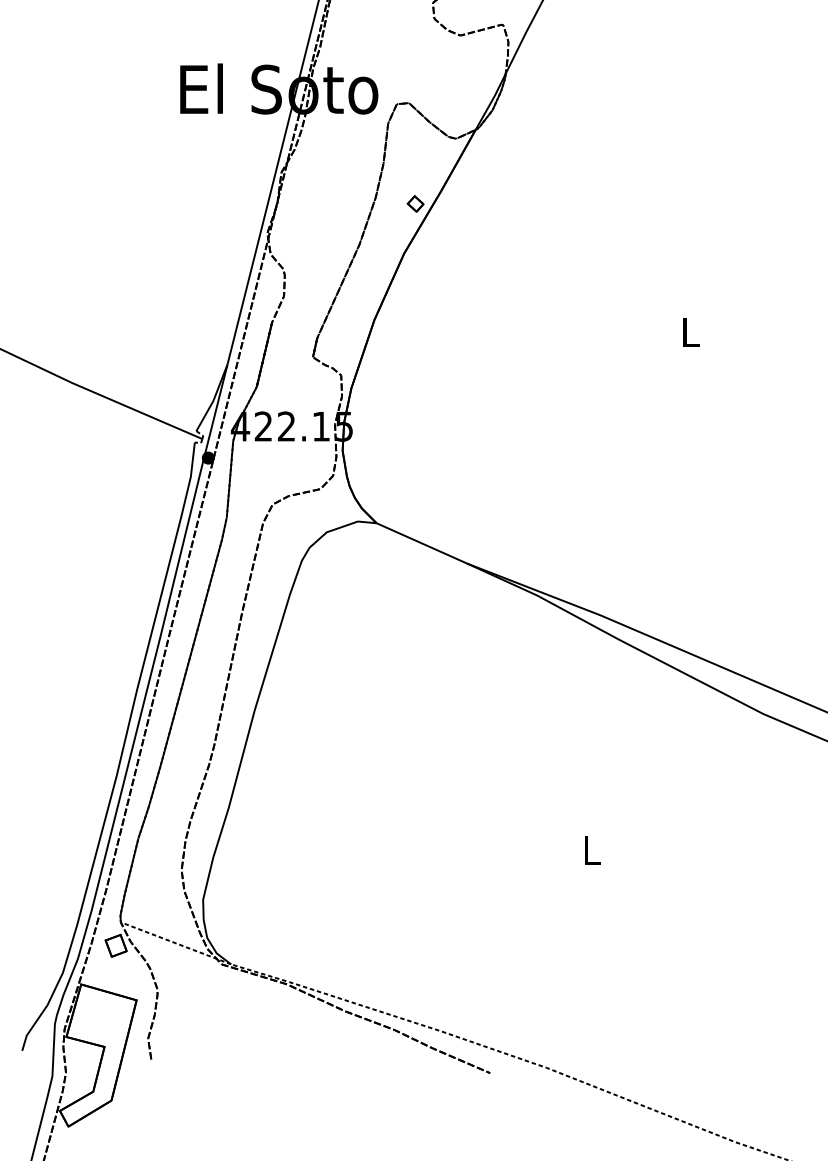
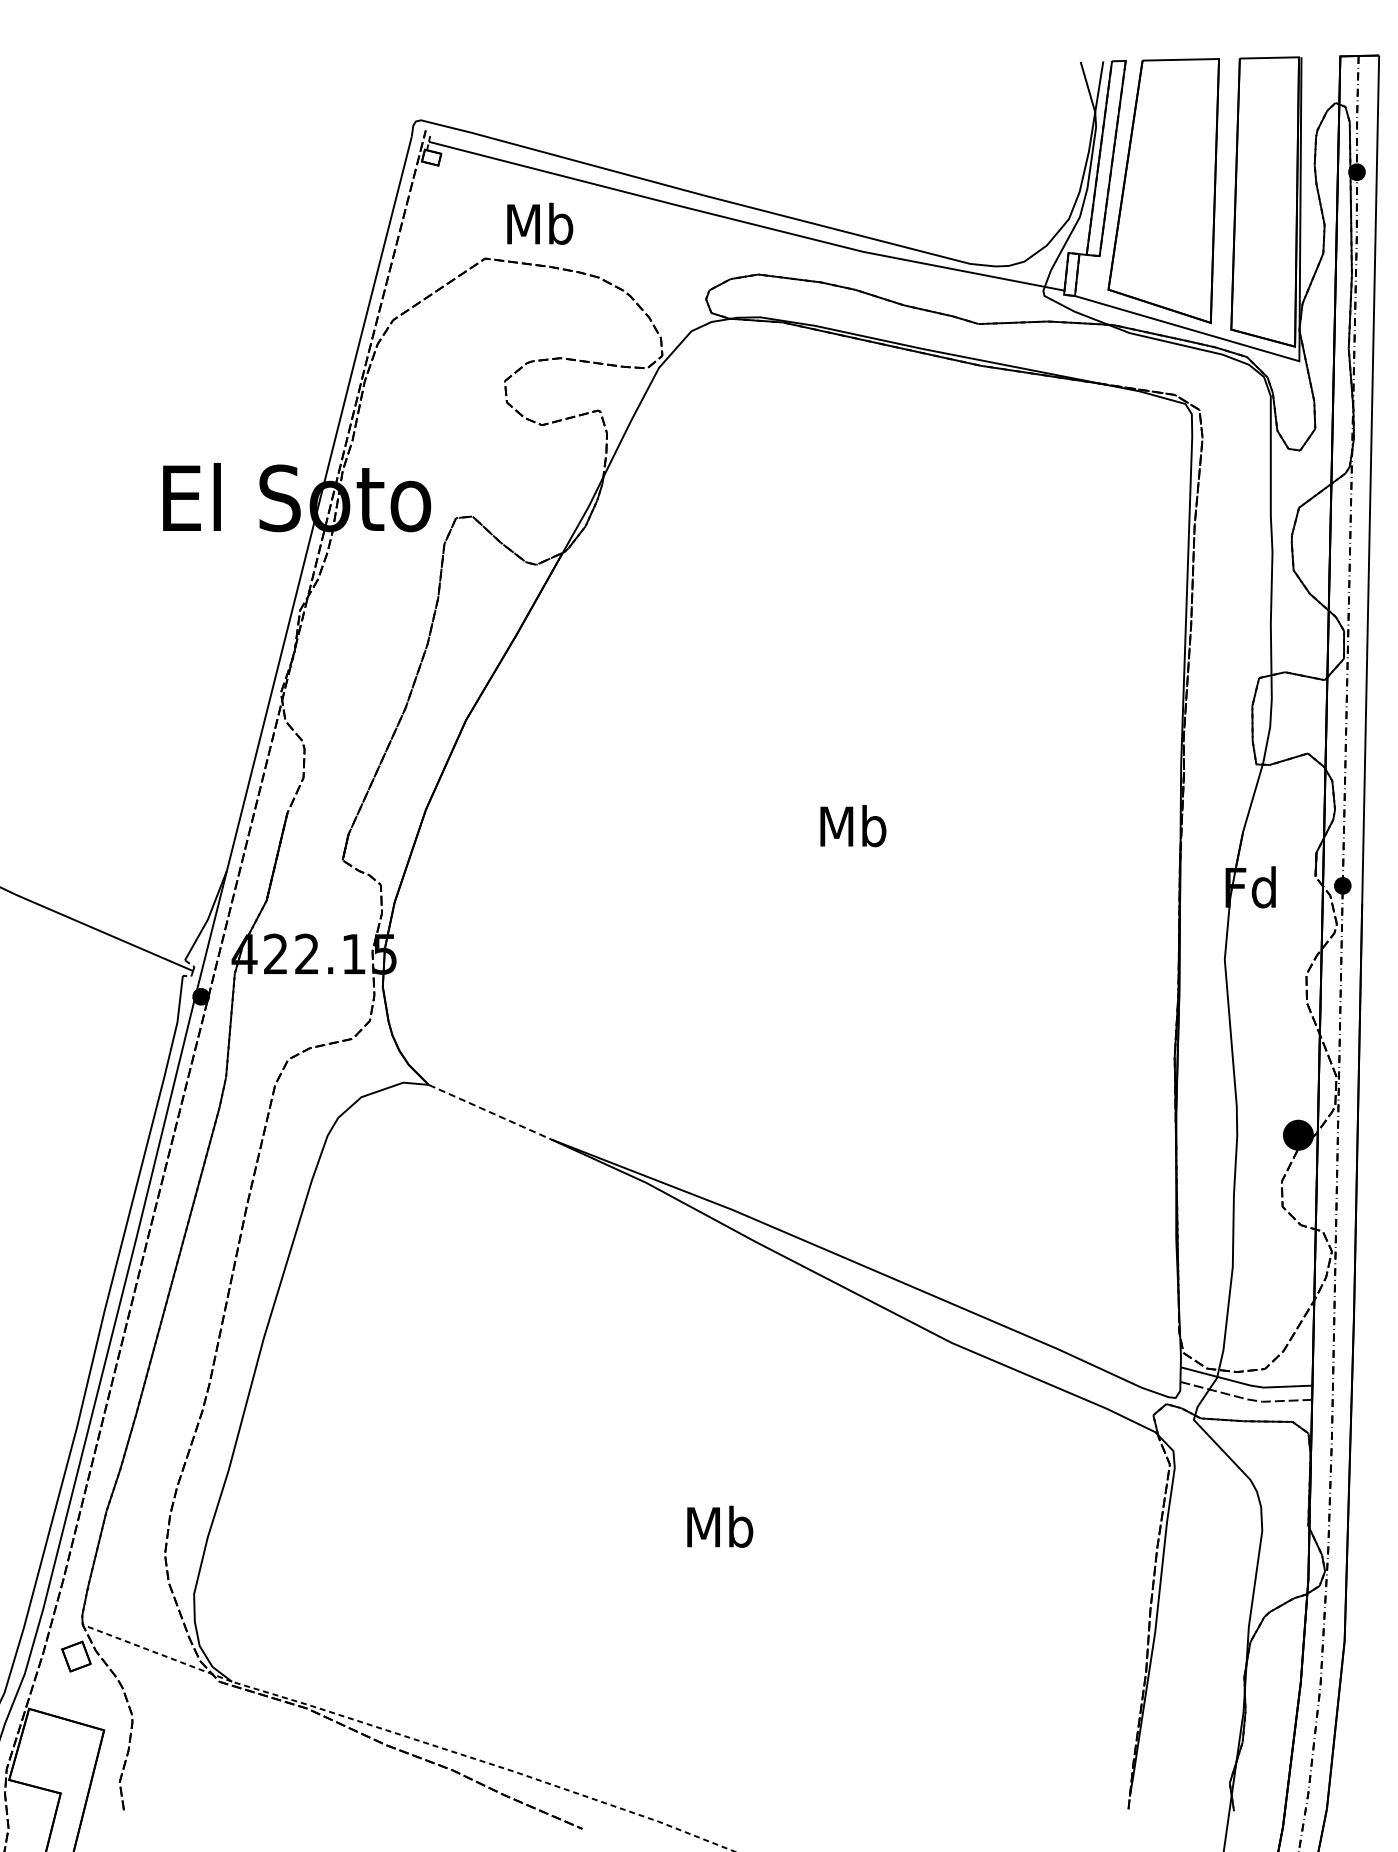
part: (415, 203) -> (481, 652), removed
text: (690, 332) -> (853, 826), L -> Mb
line: (422, 543) -> (490, 1112), solid -> dashed
text: (592, 849) -> (720, 1526), L -> Mb

